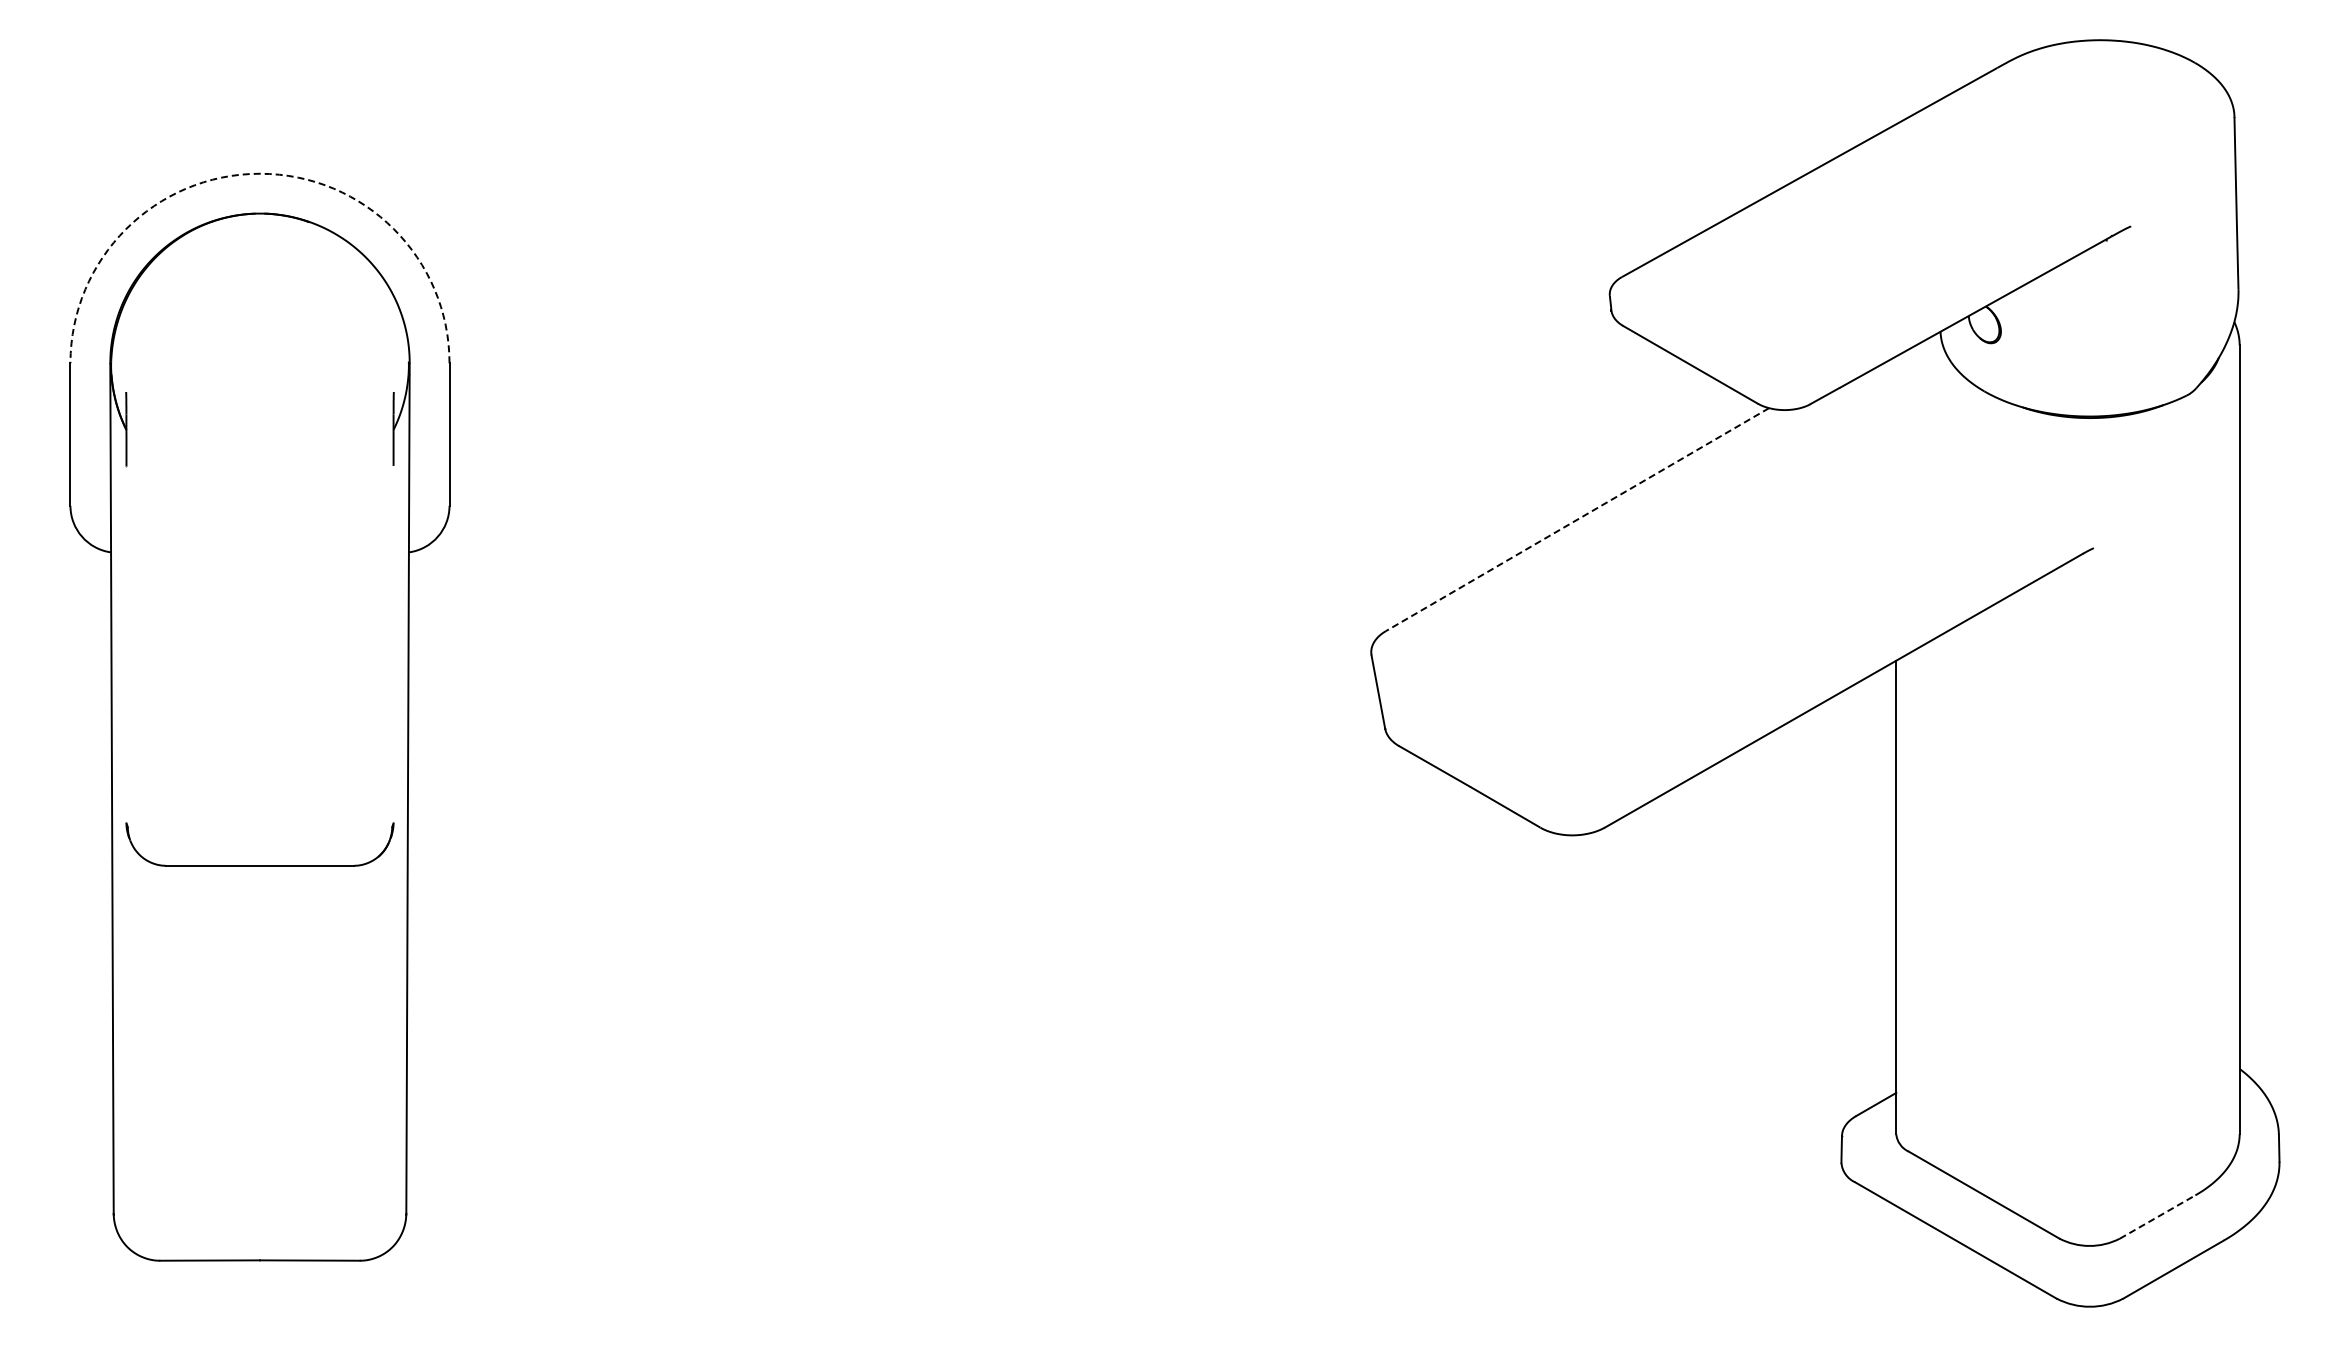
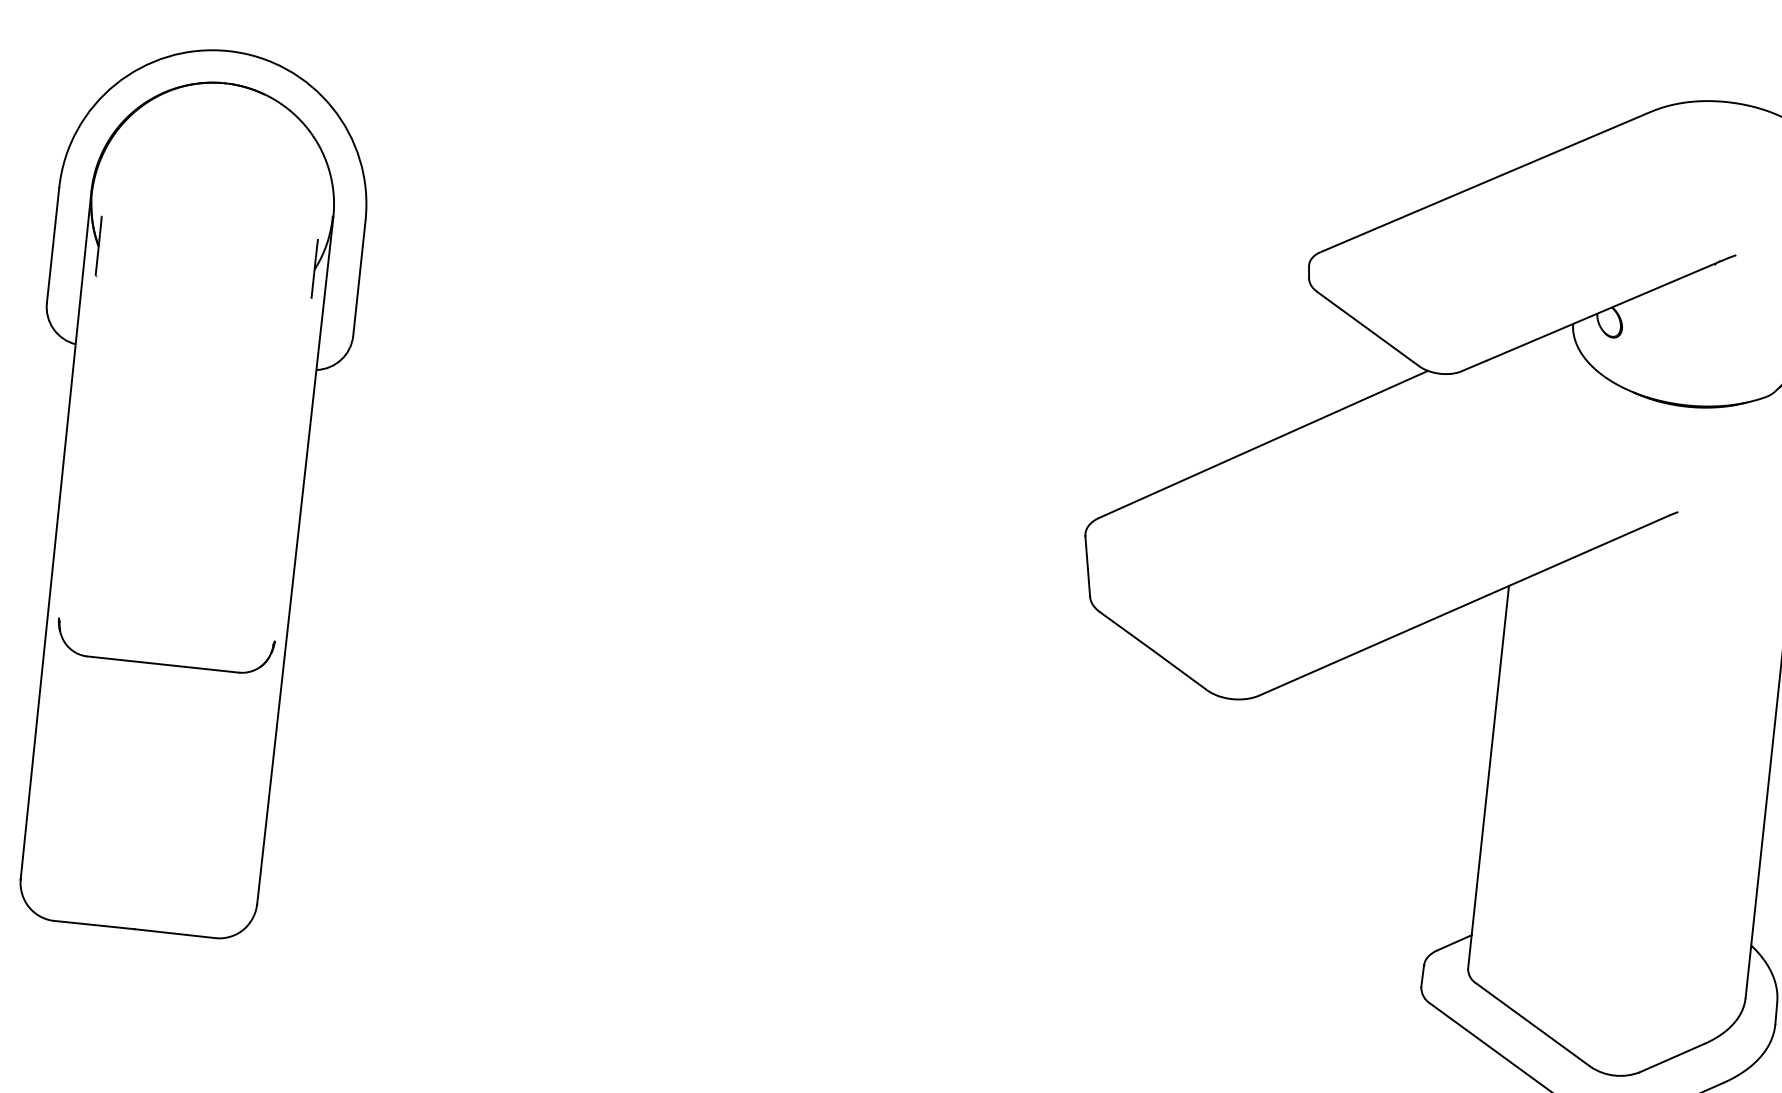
arc: (259, 173) -> (228, 50), dashed -> solid
line: (1577, 519) -> (1263, 444), dashed -> solid
part: (259, 865) -> (162, 664), moved
line: (2157, 1217) -> (1671, 1058), dashed -> solid

